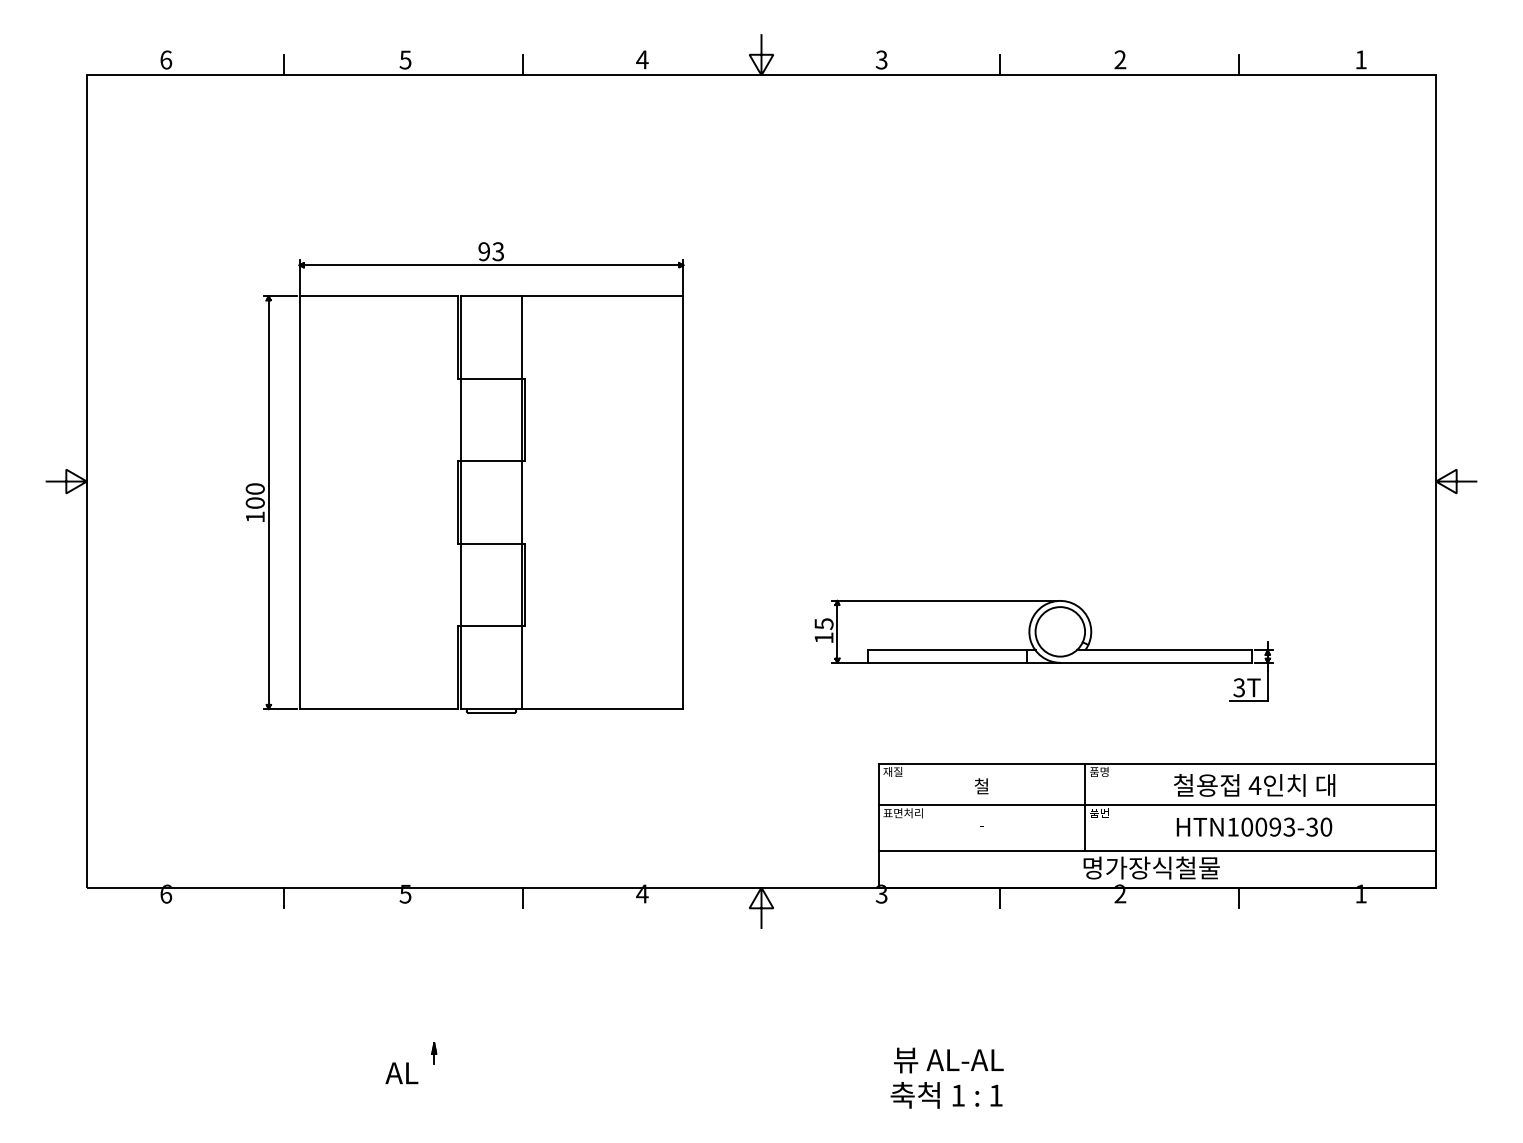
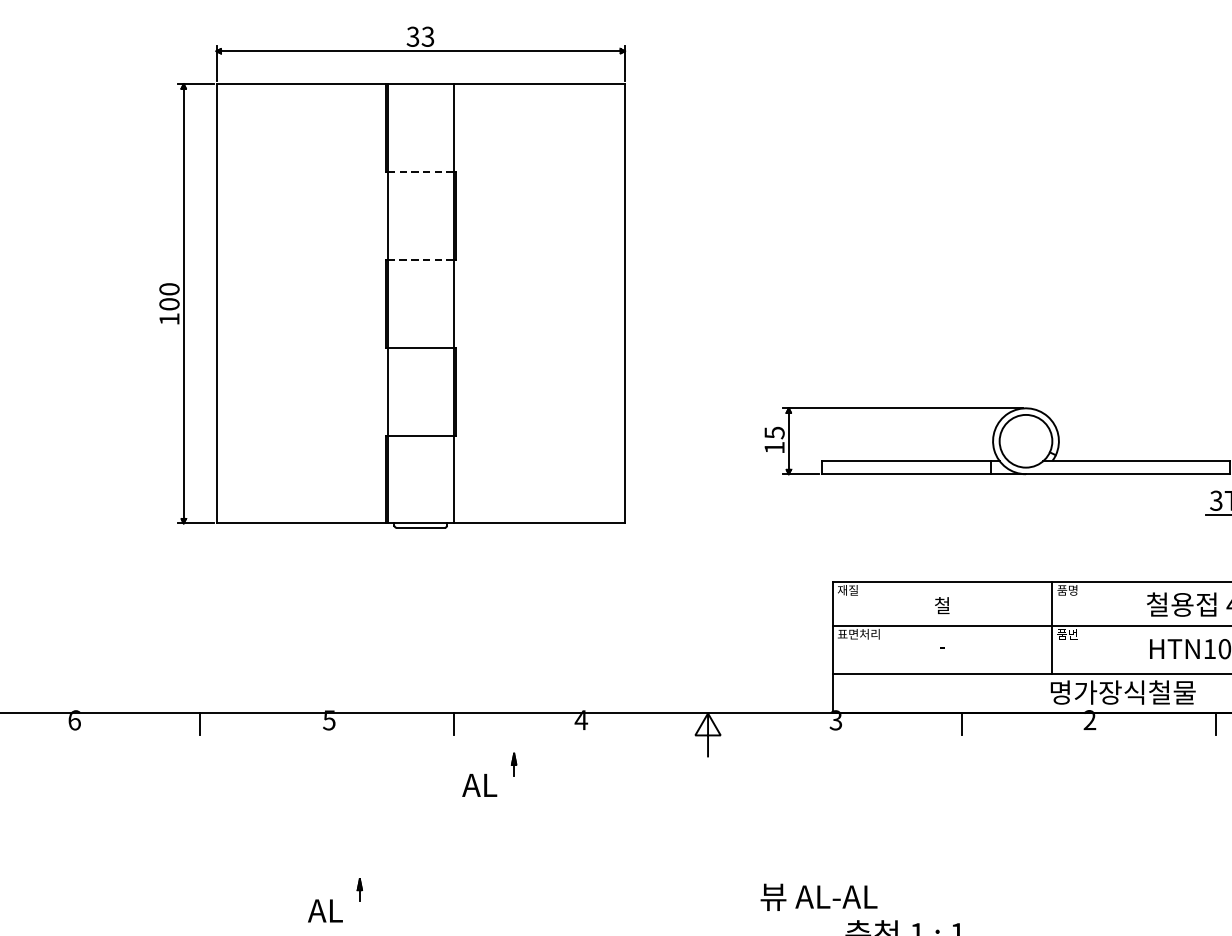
text: (483, 251) -> (412, 36), 93 -> 33
line: (491, 378) -> (420, 171), solid -> dashed
line: (491, 461) -> (420, 260), solid -> dashed
part: (556, 945) -> (489, 774), added
text: (948, 1060) -> (818, 897), moved

